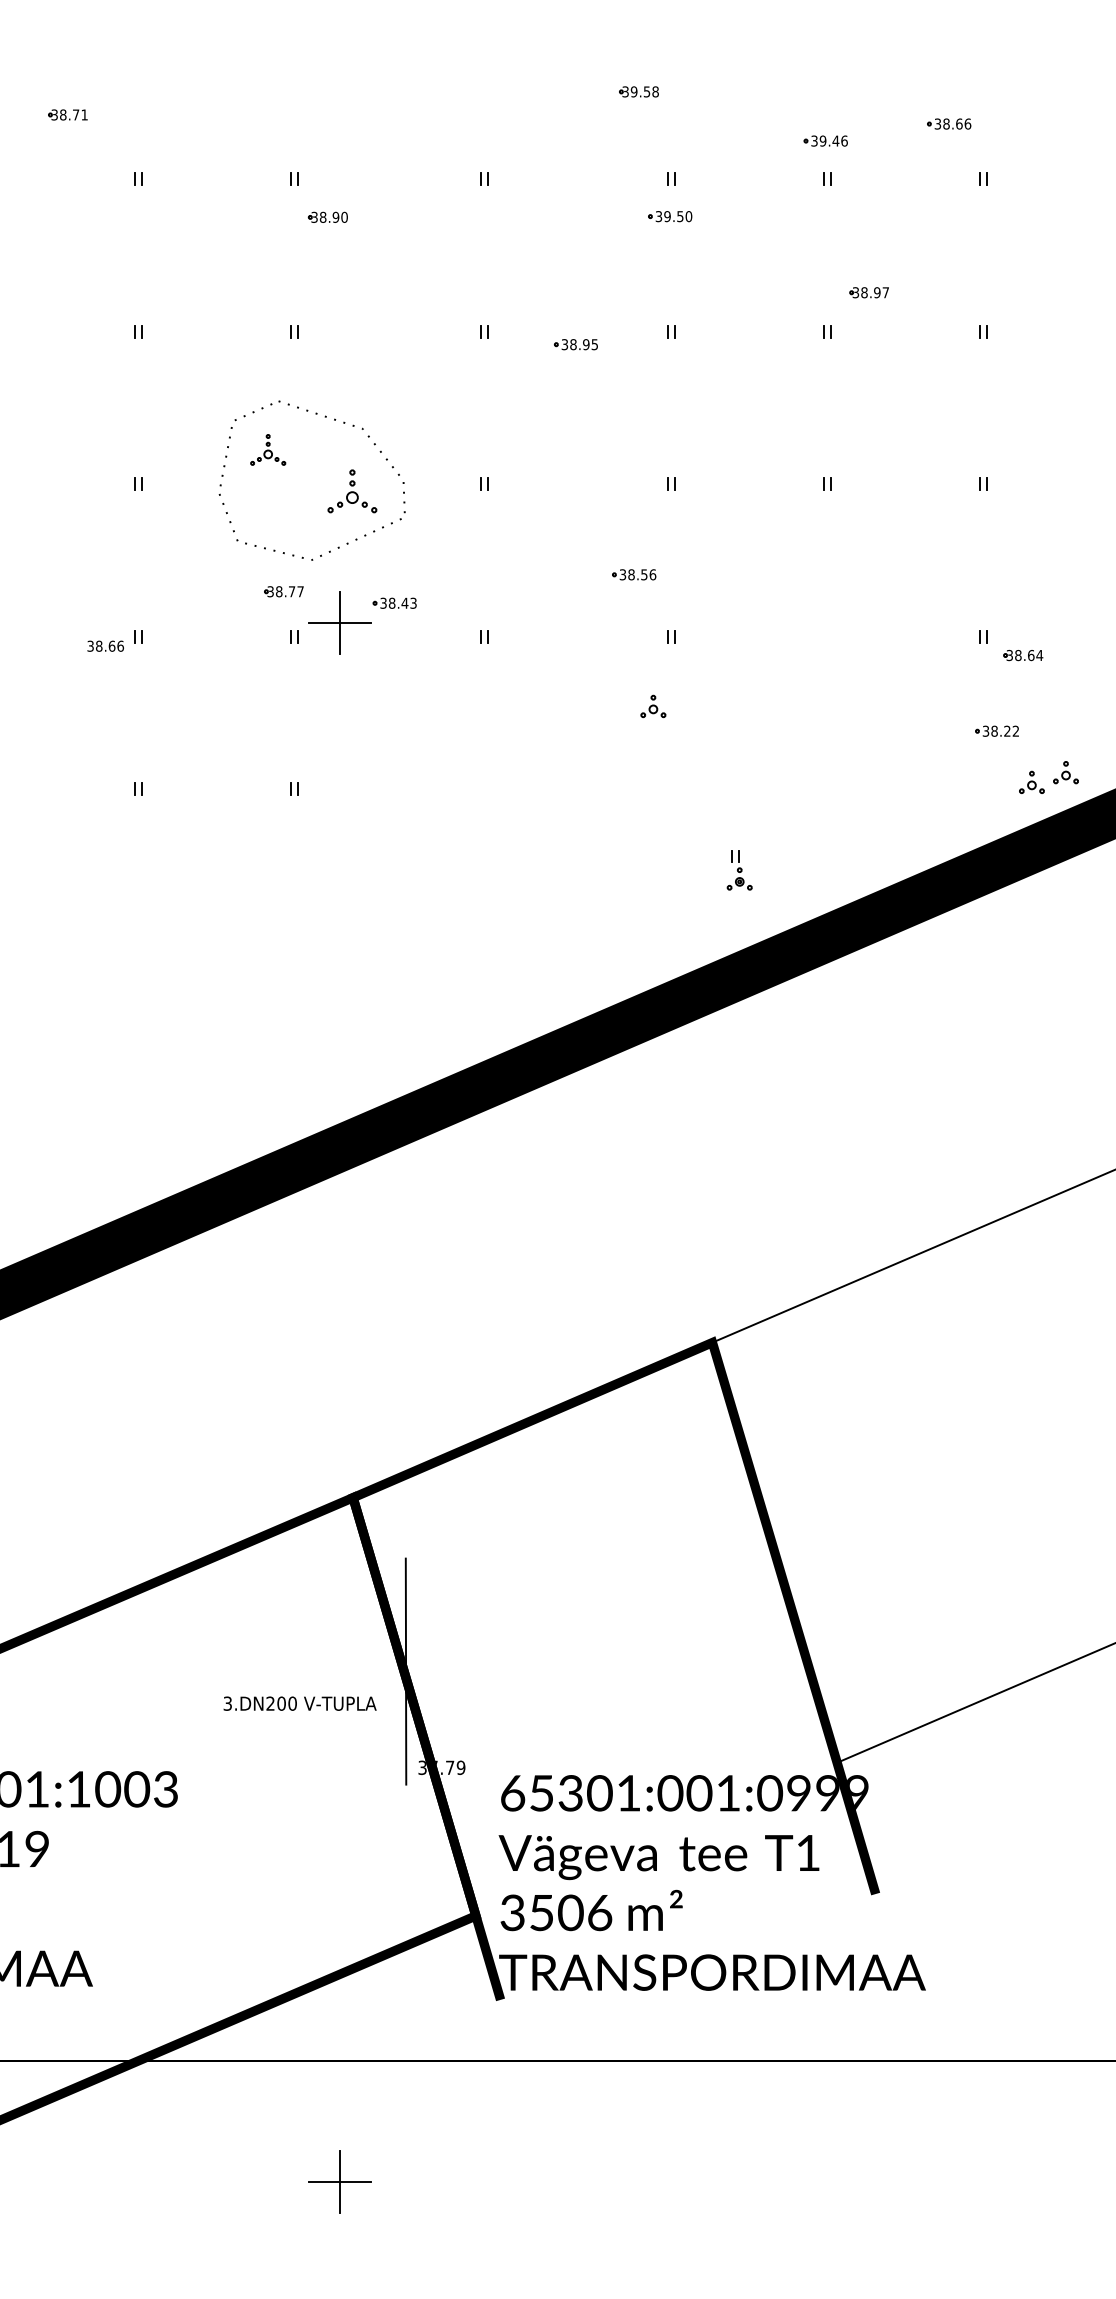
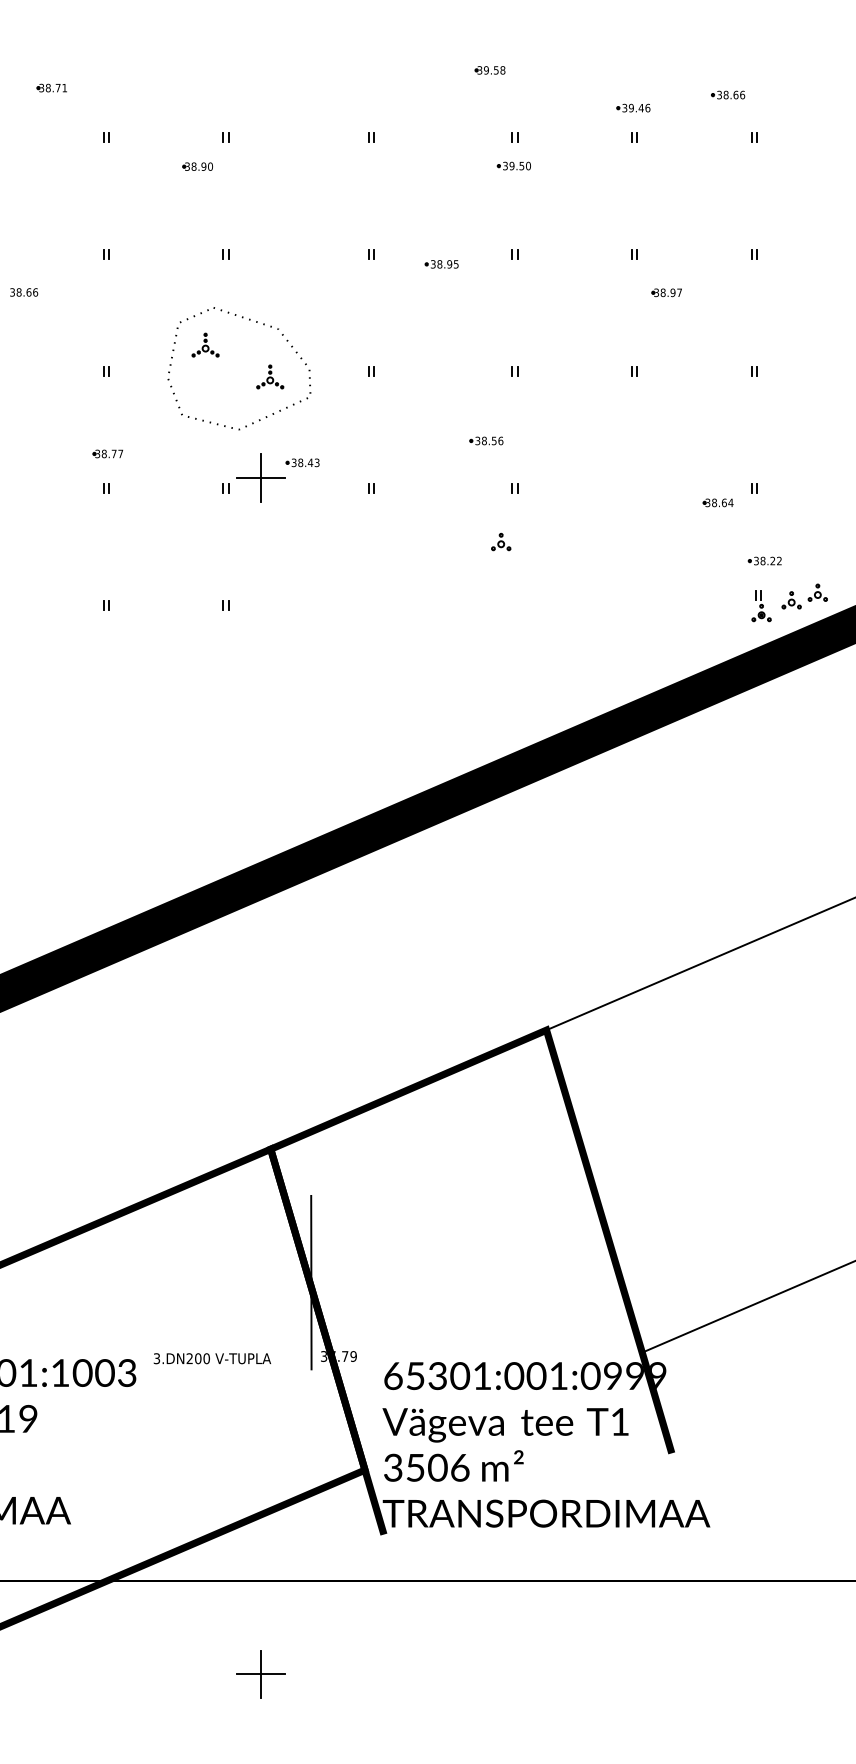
part: (327, 216) -> (197, 166), moved
part: (868, 292) -> (666, 292), moved
part: (352, 491) -> (270, 377), size x0.71
part: (283, 591) -> (107, 453), moved
text: (105, 645) -> (23, 291), moved
part: (1023, 655) -> (718, 502), moved
part: (739, 870) -> (761, 606), moved
text: (299, 1703) -> (211, 1358), moved

